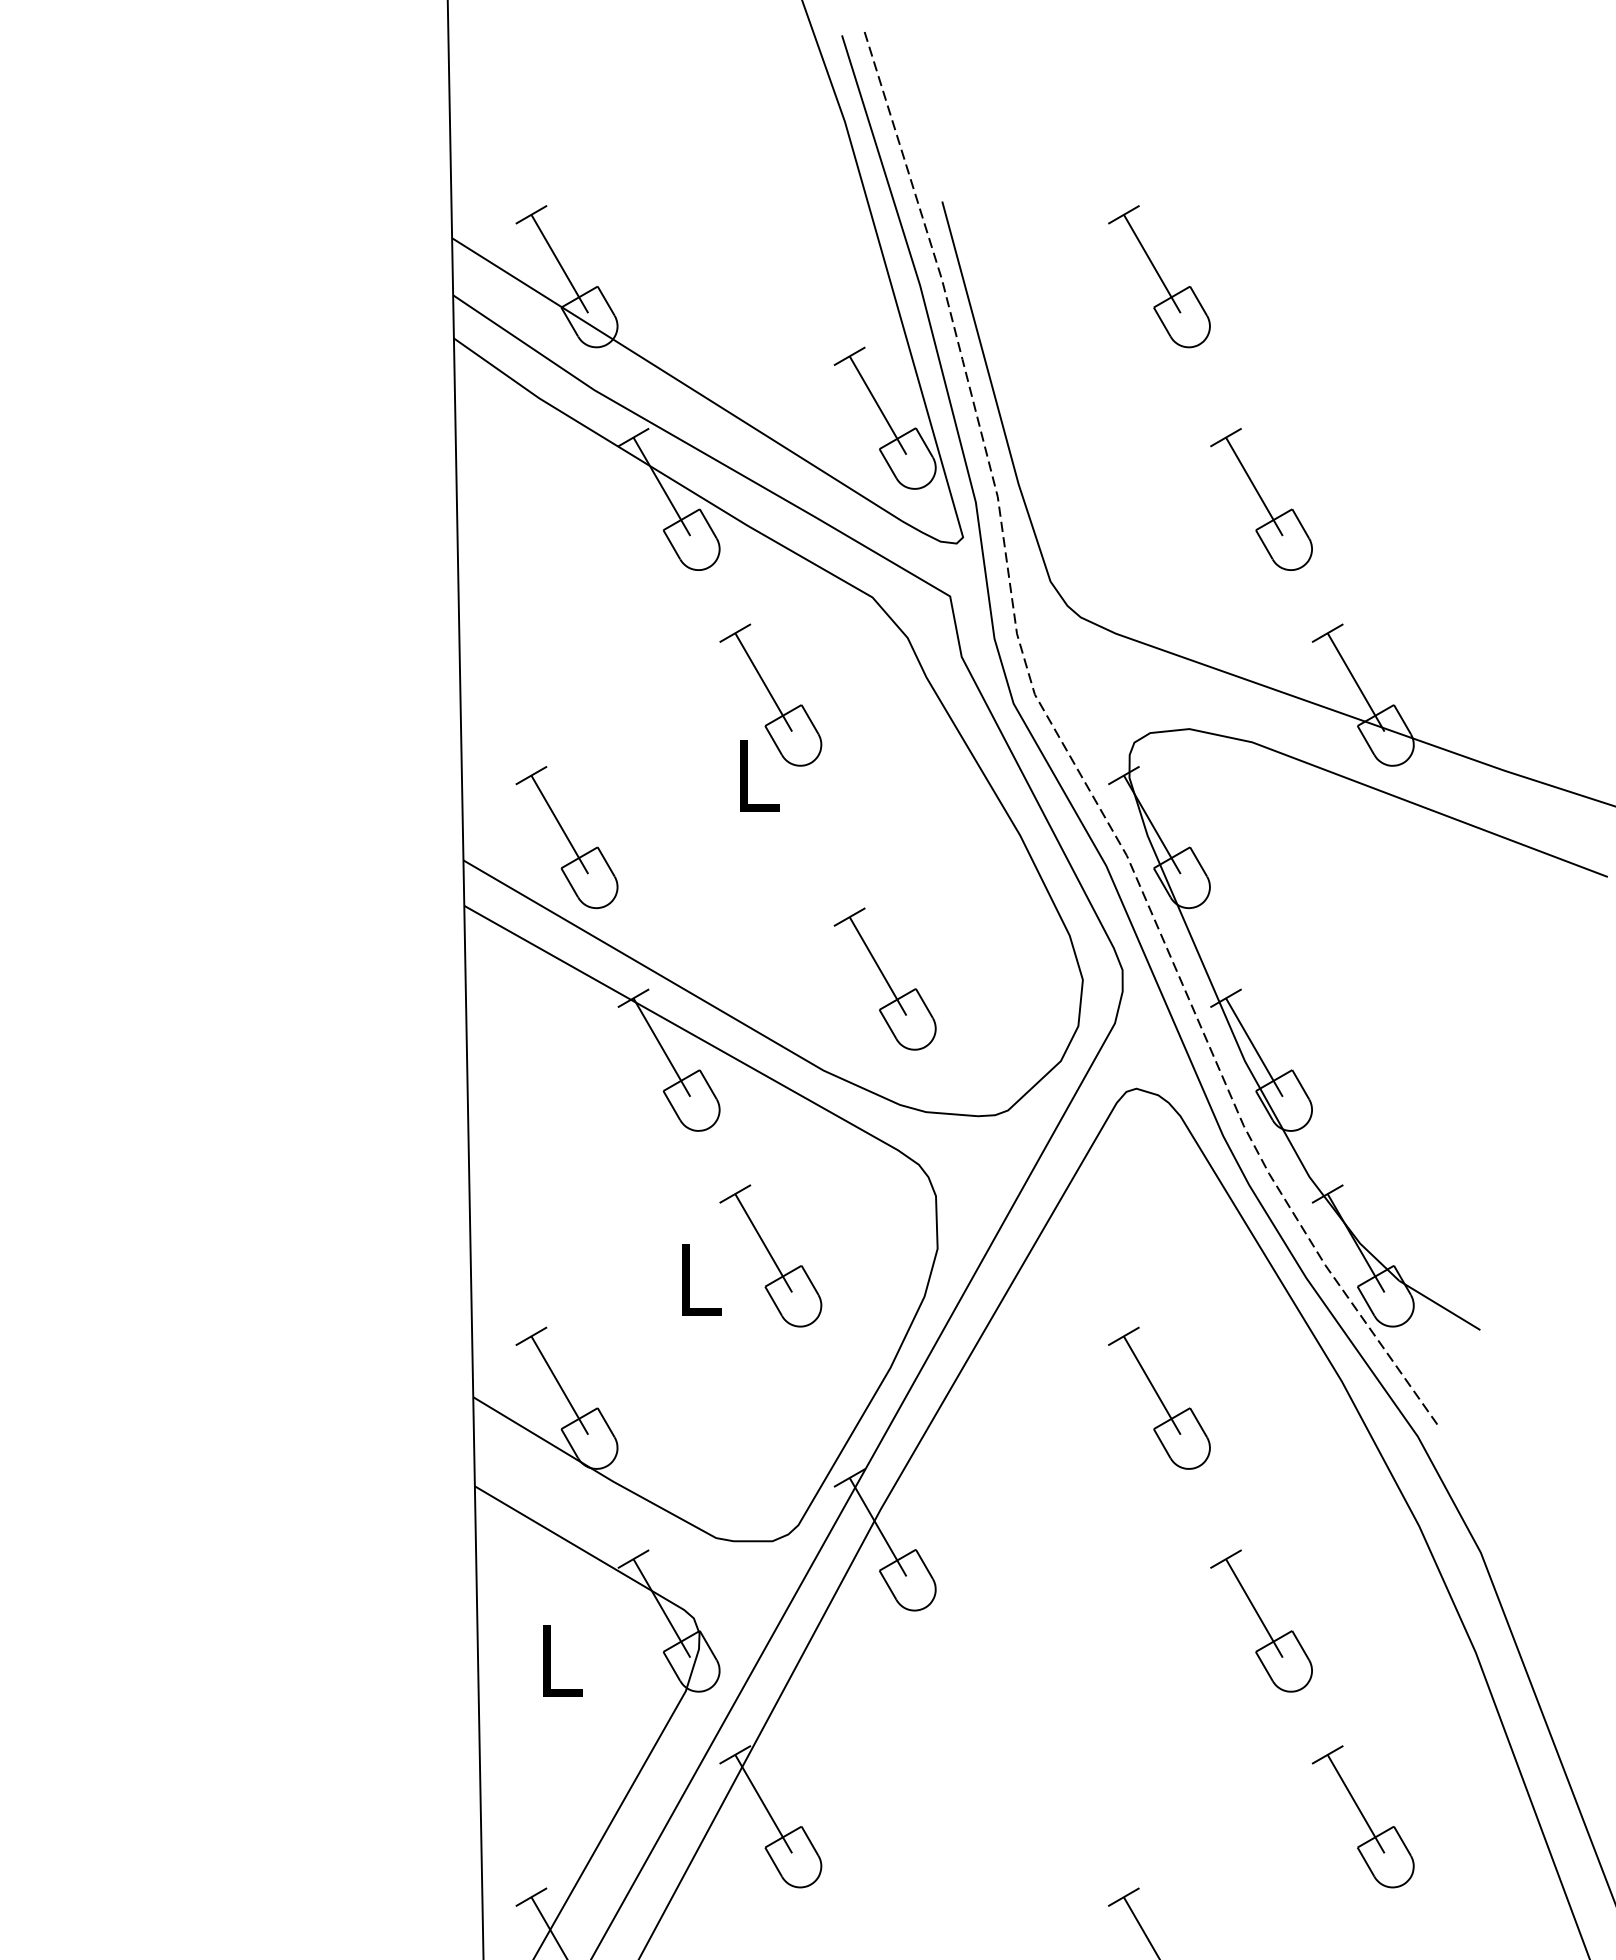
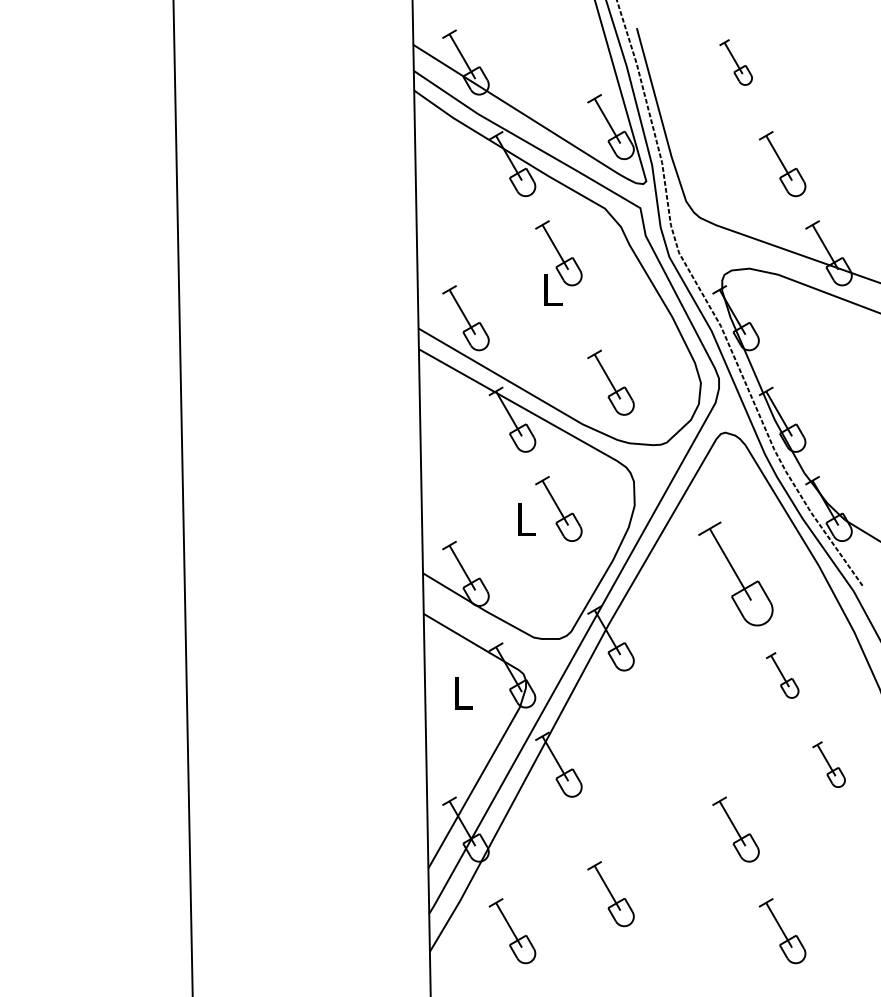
part: (1158, 276) -> (735, 62), size x0.7
part: (1158, 1397) -> (735, 573), size x1.6
part: (1261, 1621) -> (782, 675), size x0.7
part: (1362, 1816) -> (828, 764), size x0.7

